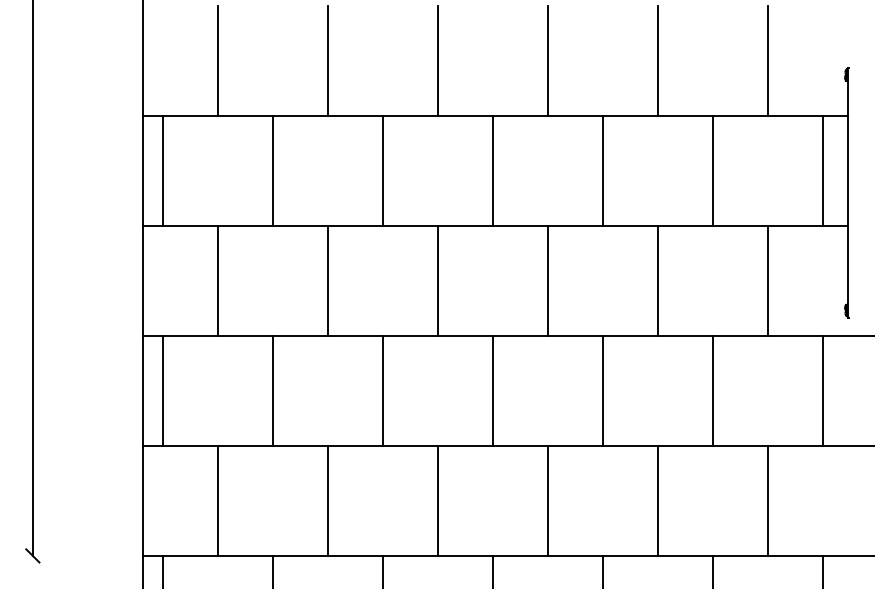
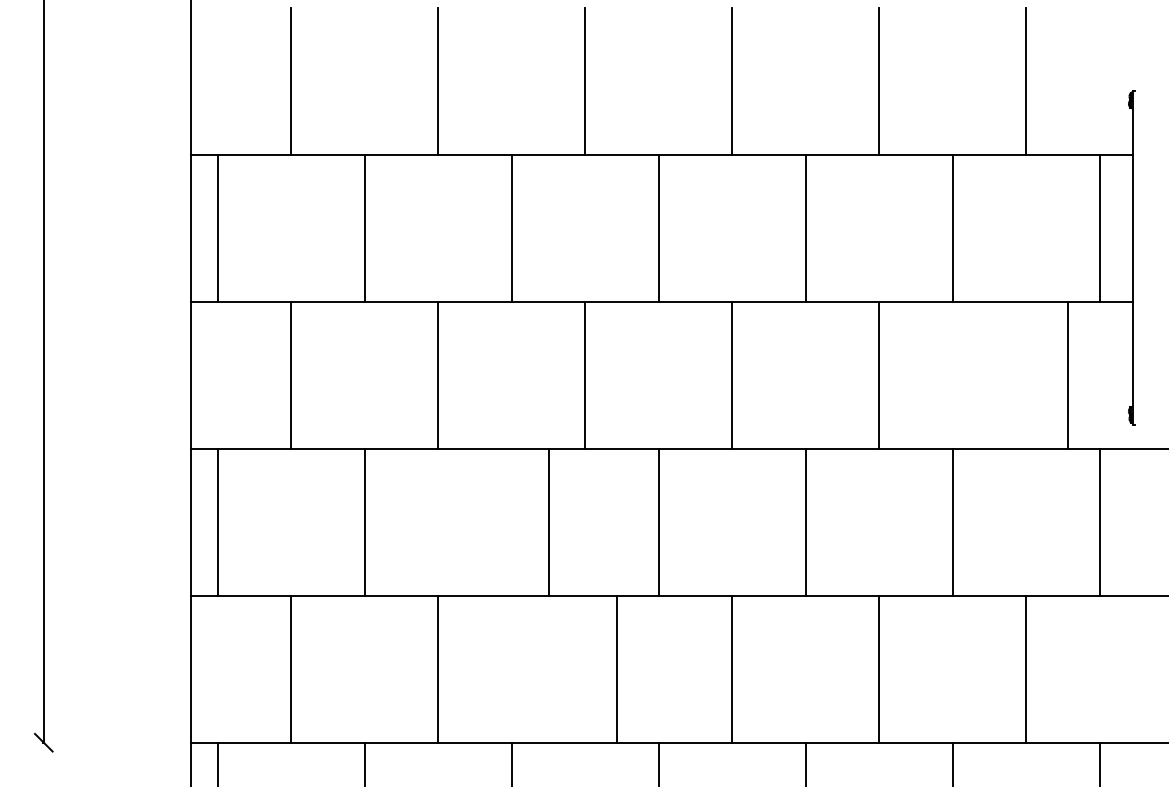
line: (768, 280) -> (1068, 374), moved
line: (383, 390) -> (549, 521), moved
line: (438, 500) -> (617, 668), moved

